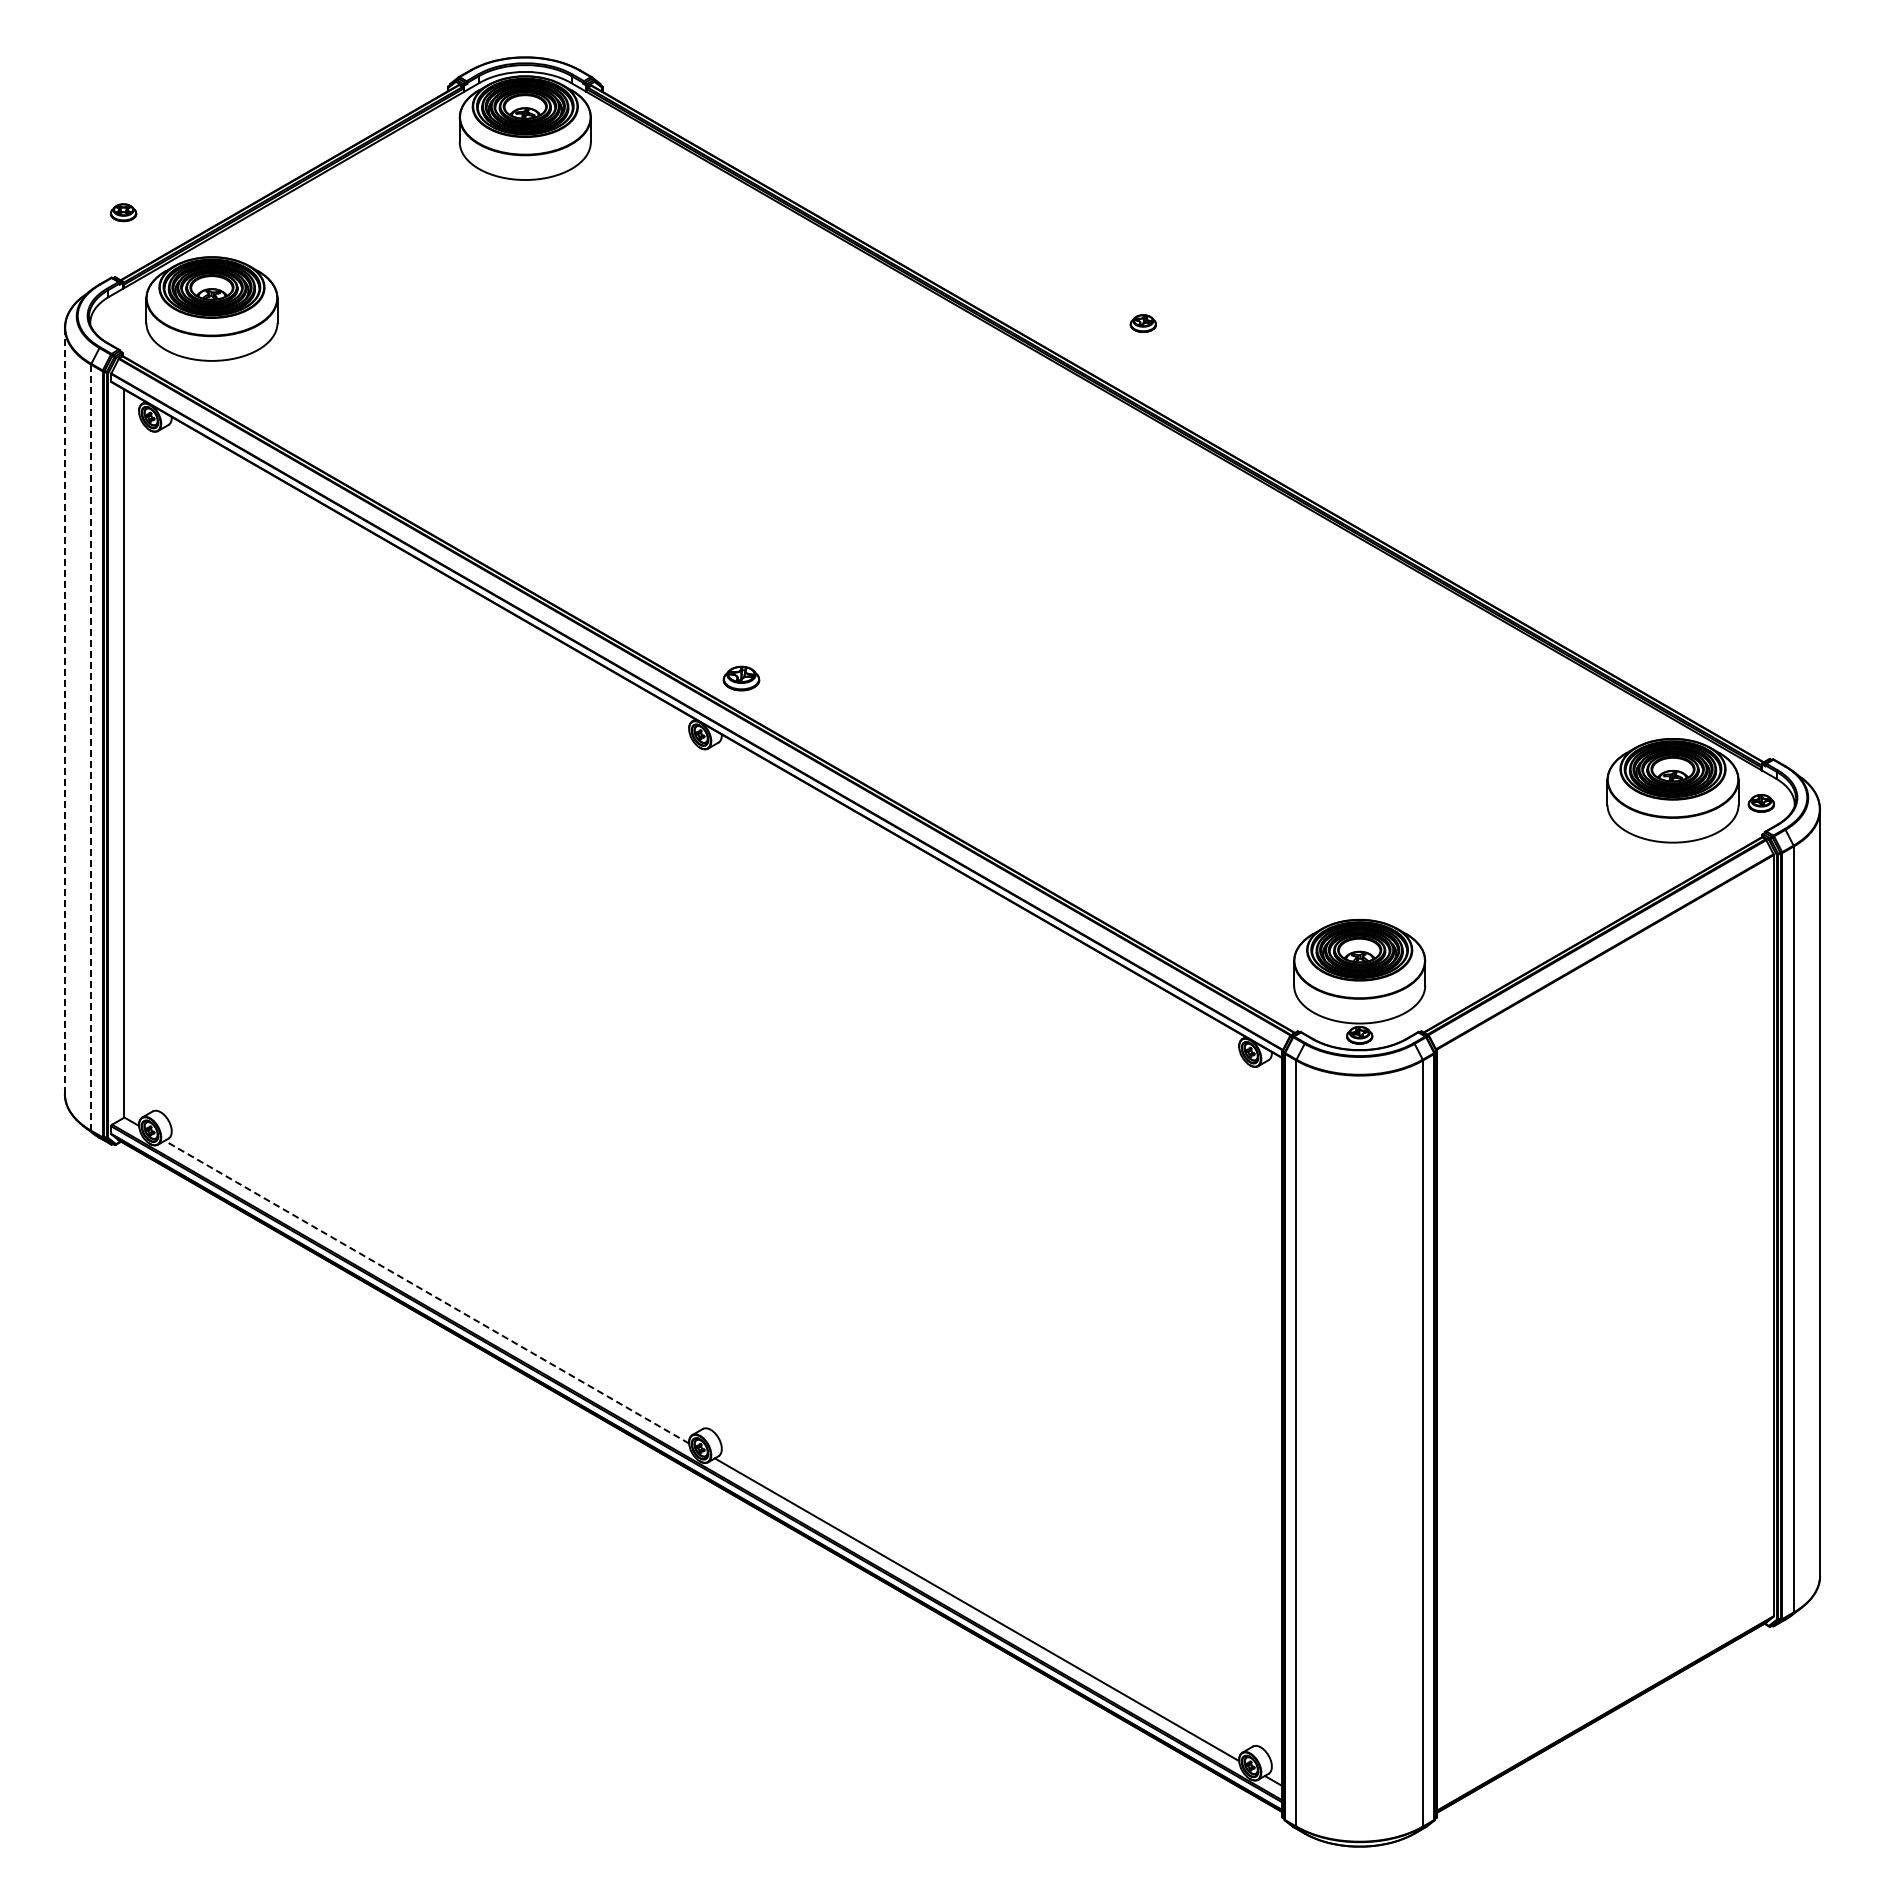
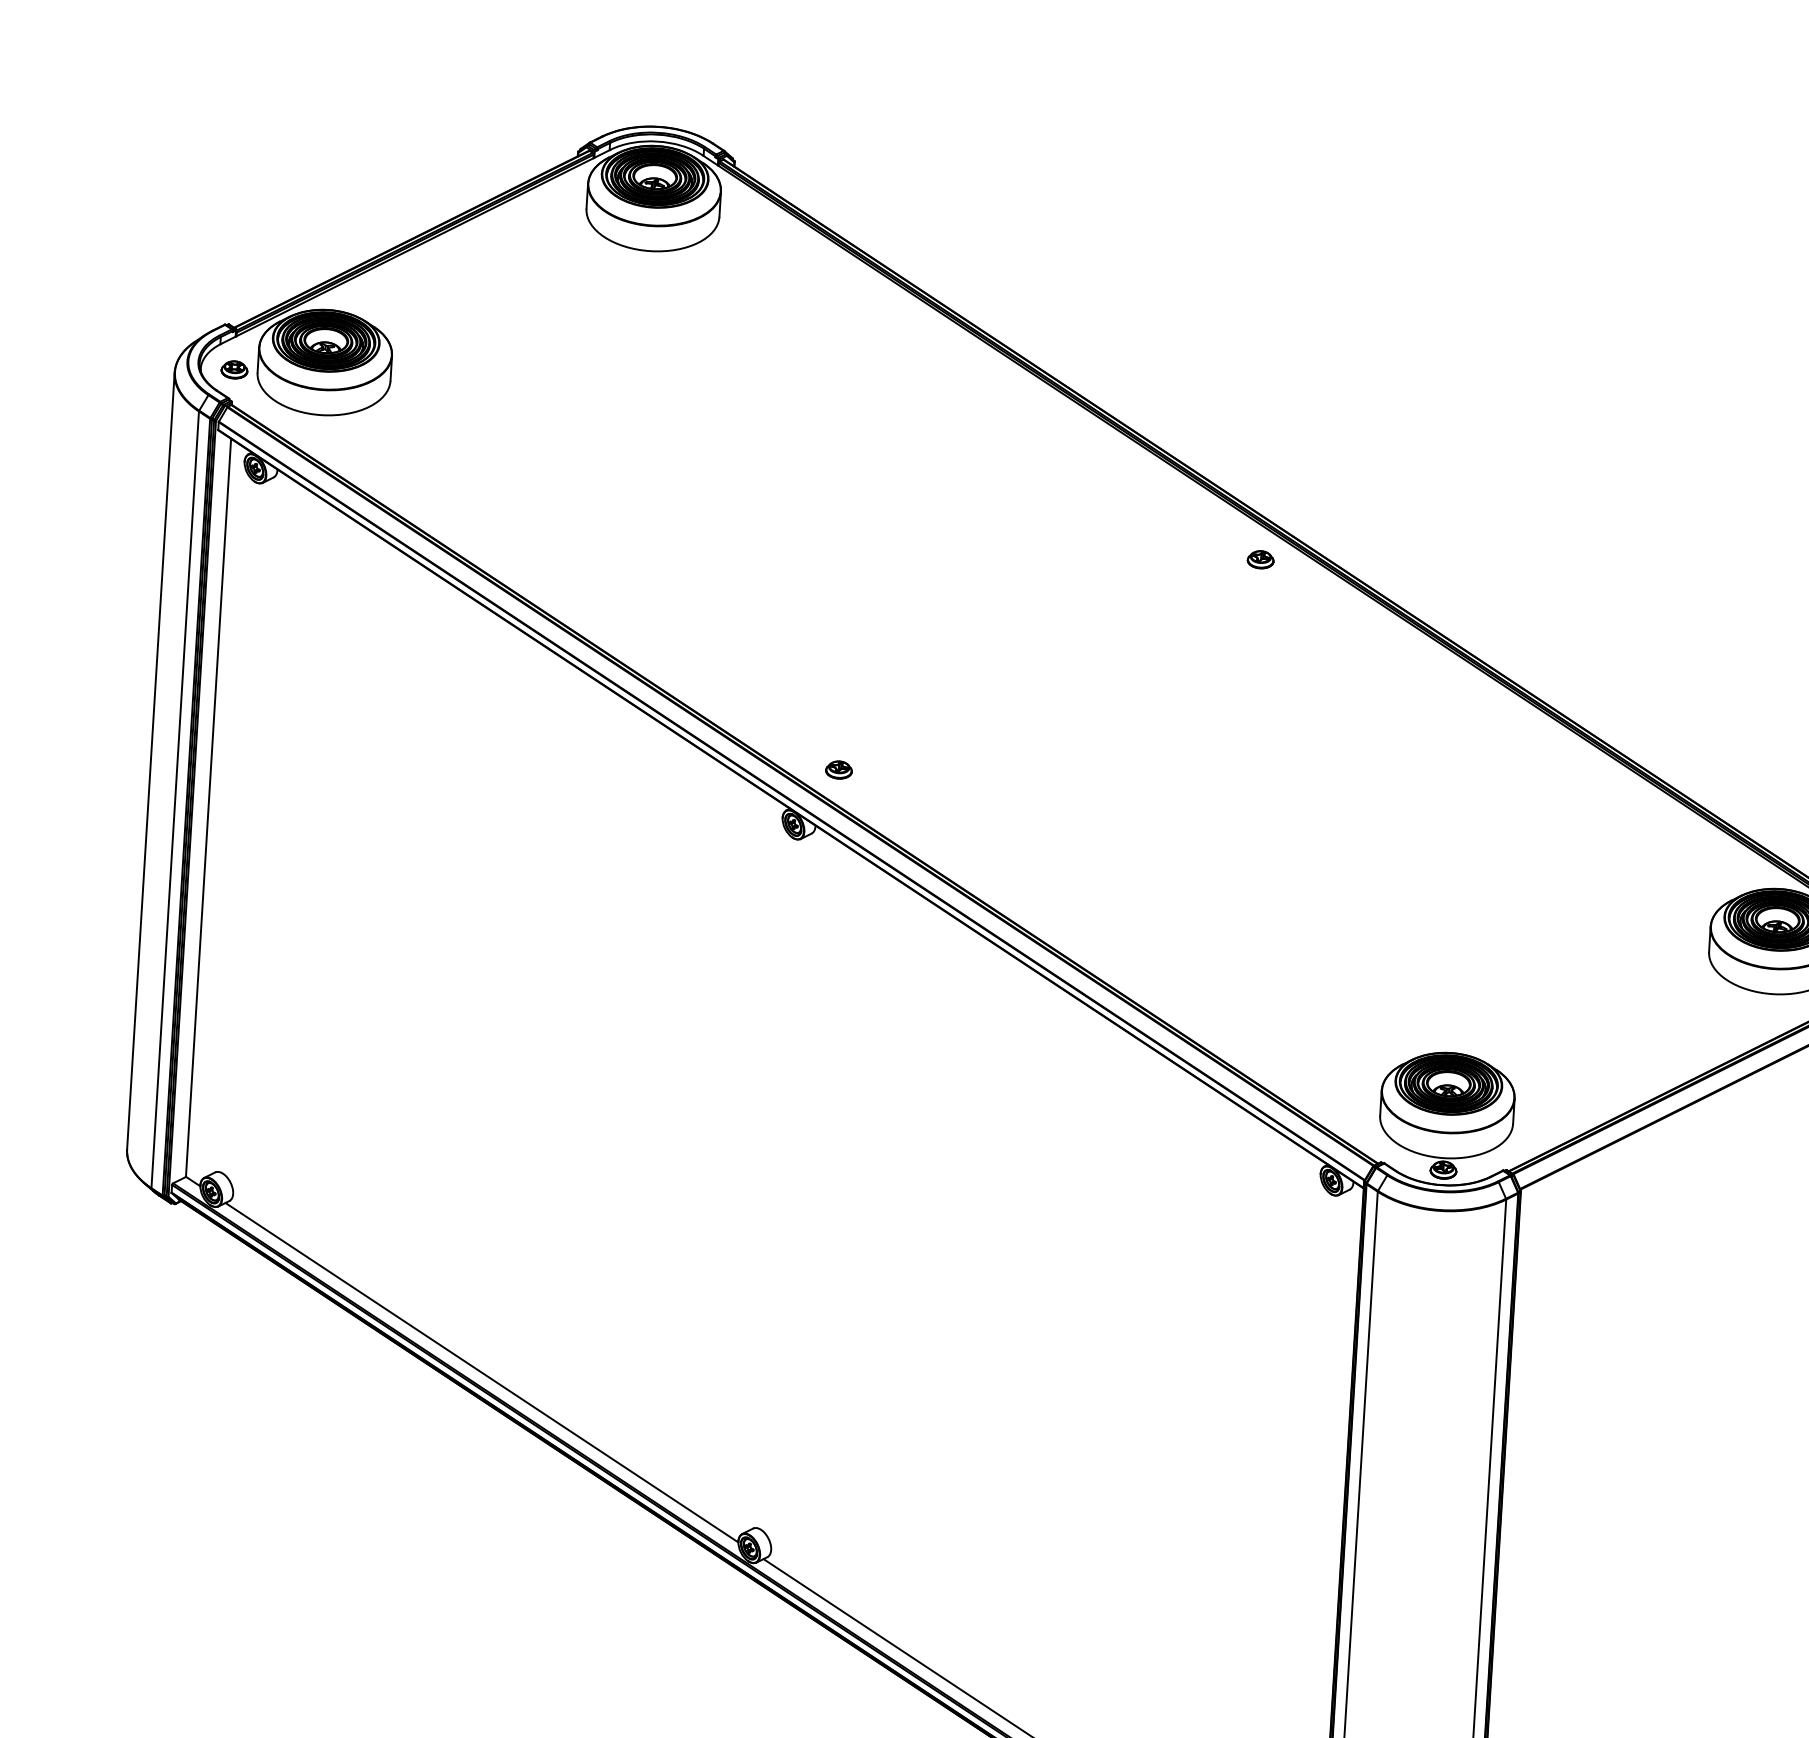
part: (123, 212) -> (234, 369), moved
part: (1142, 323) -> (1259, 559), moved
part: (741, 678) -> (838, 769), size x0.71
line: (64, 710) -> (150, 760), dashed -> solid
line: (91, 747) -> (175, 799), dashed -> solid
line: (426, 1292) -> (481, 1373), dashed -> solid

